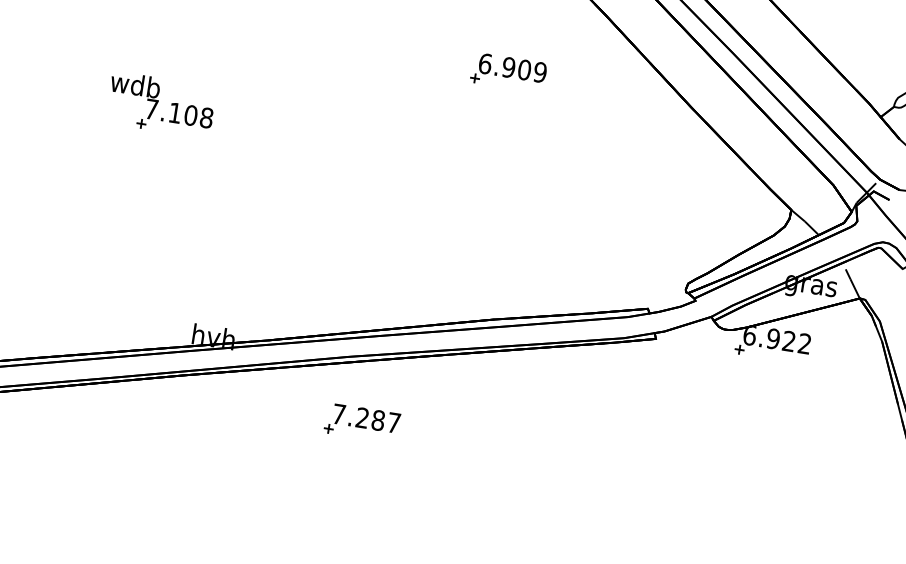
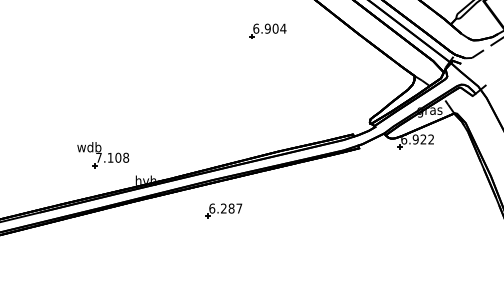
text: (540, 72) -> (283, 28), 6.909 -> 6.904
part: (161, 106) -> (103, 155), moved
text: (339, 414) -> (212, 208), 7.287 -> 6.287

